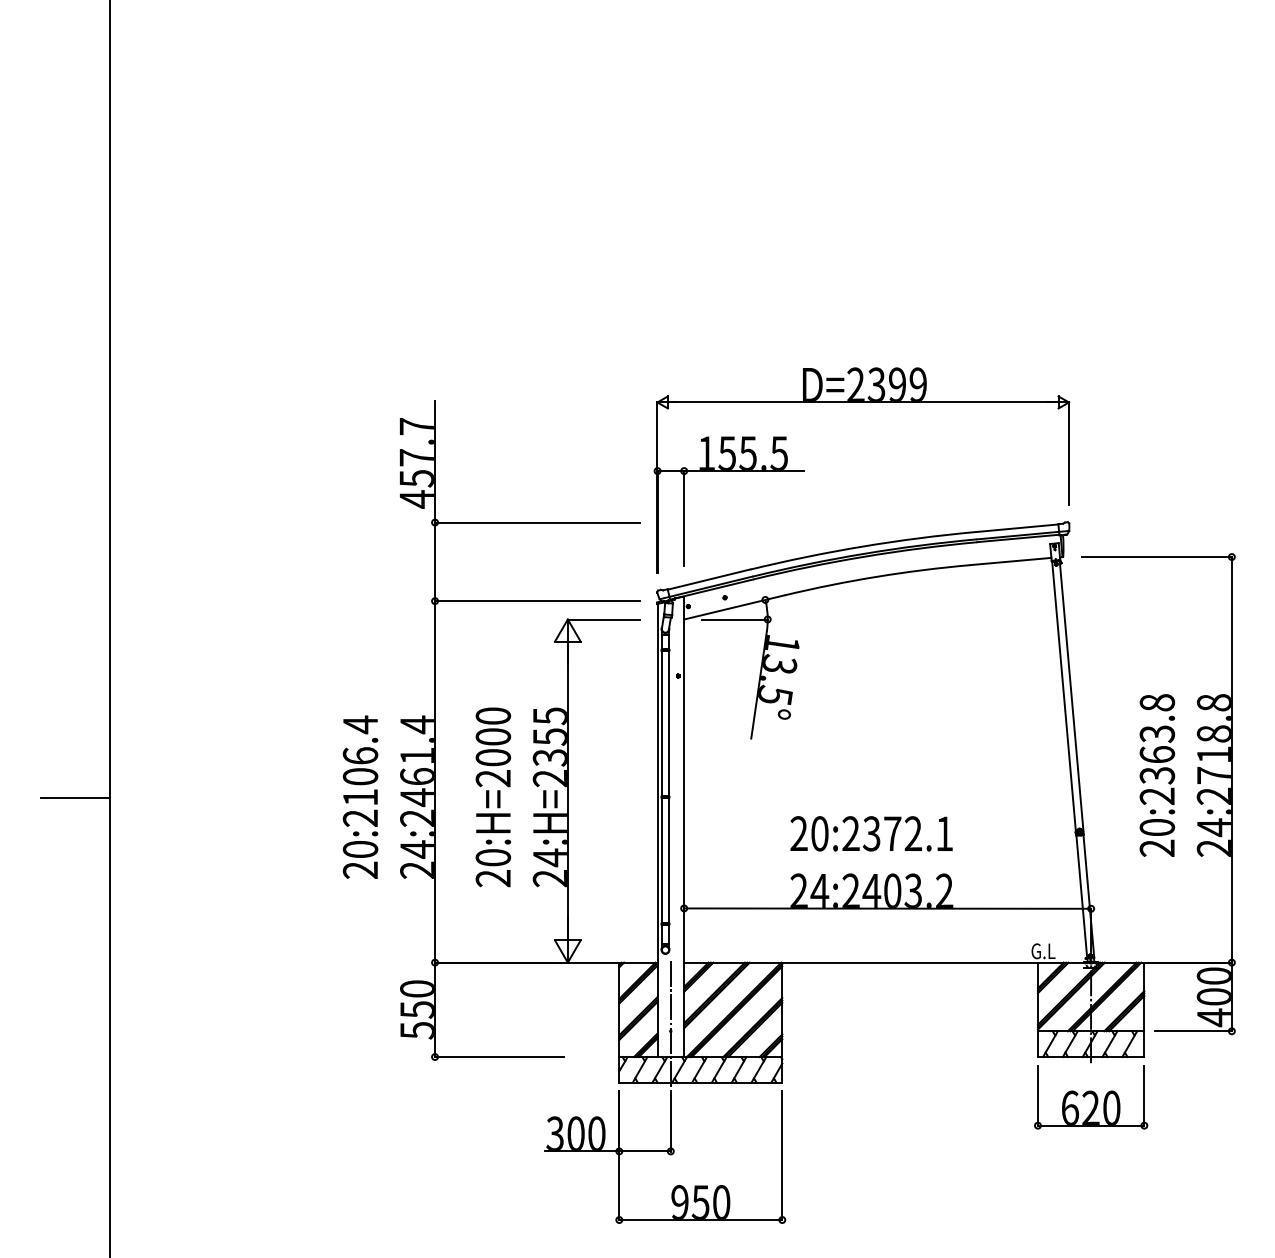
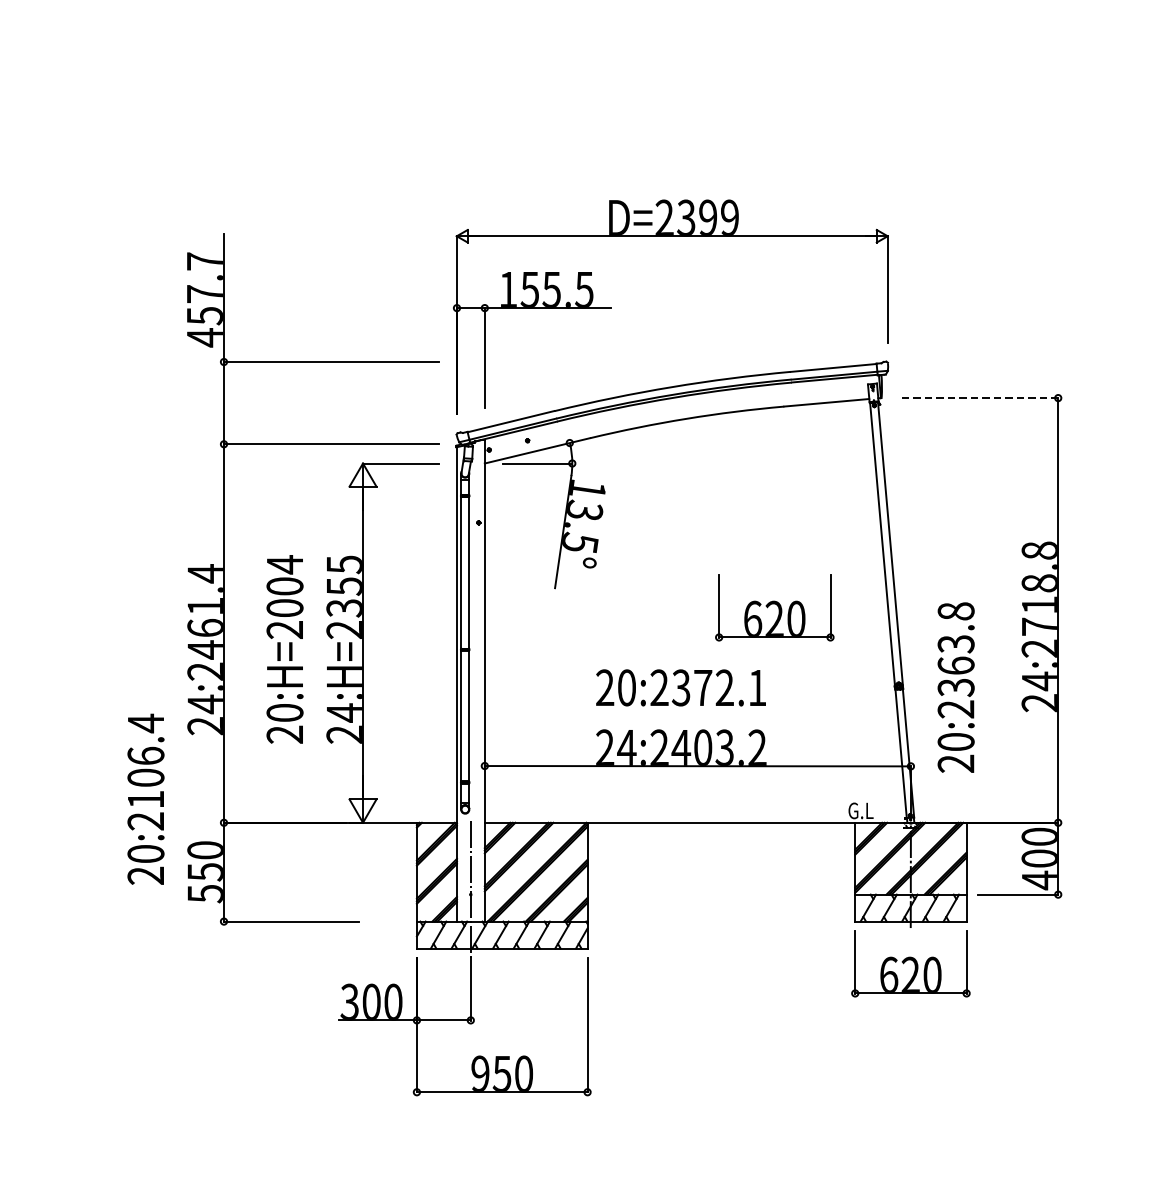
line: (1157, 557) -> (980, 398), solid -> dashed
text: (493, 715) -> (285, 564), 20:H=2000 -> 20:H=2004
part: (961, 757) -> (775, 607), added
text: (1157, 775) -> (956, 687), moved
text: (360, 796) -> (145, 798), moved

